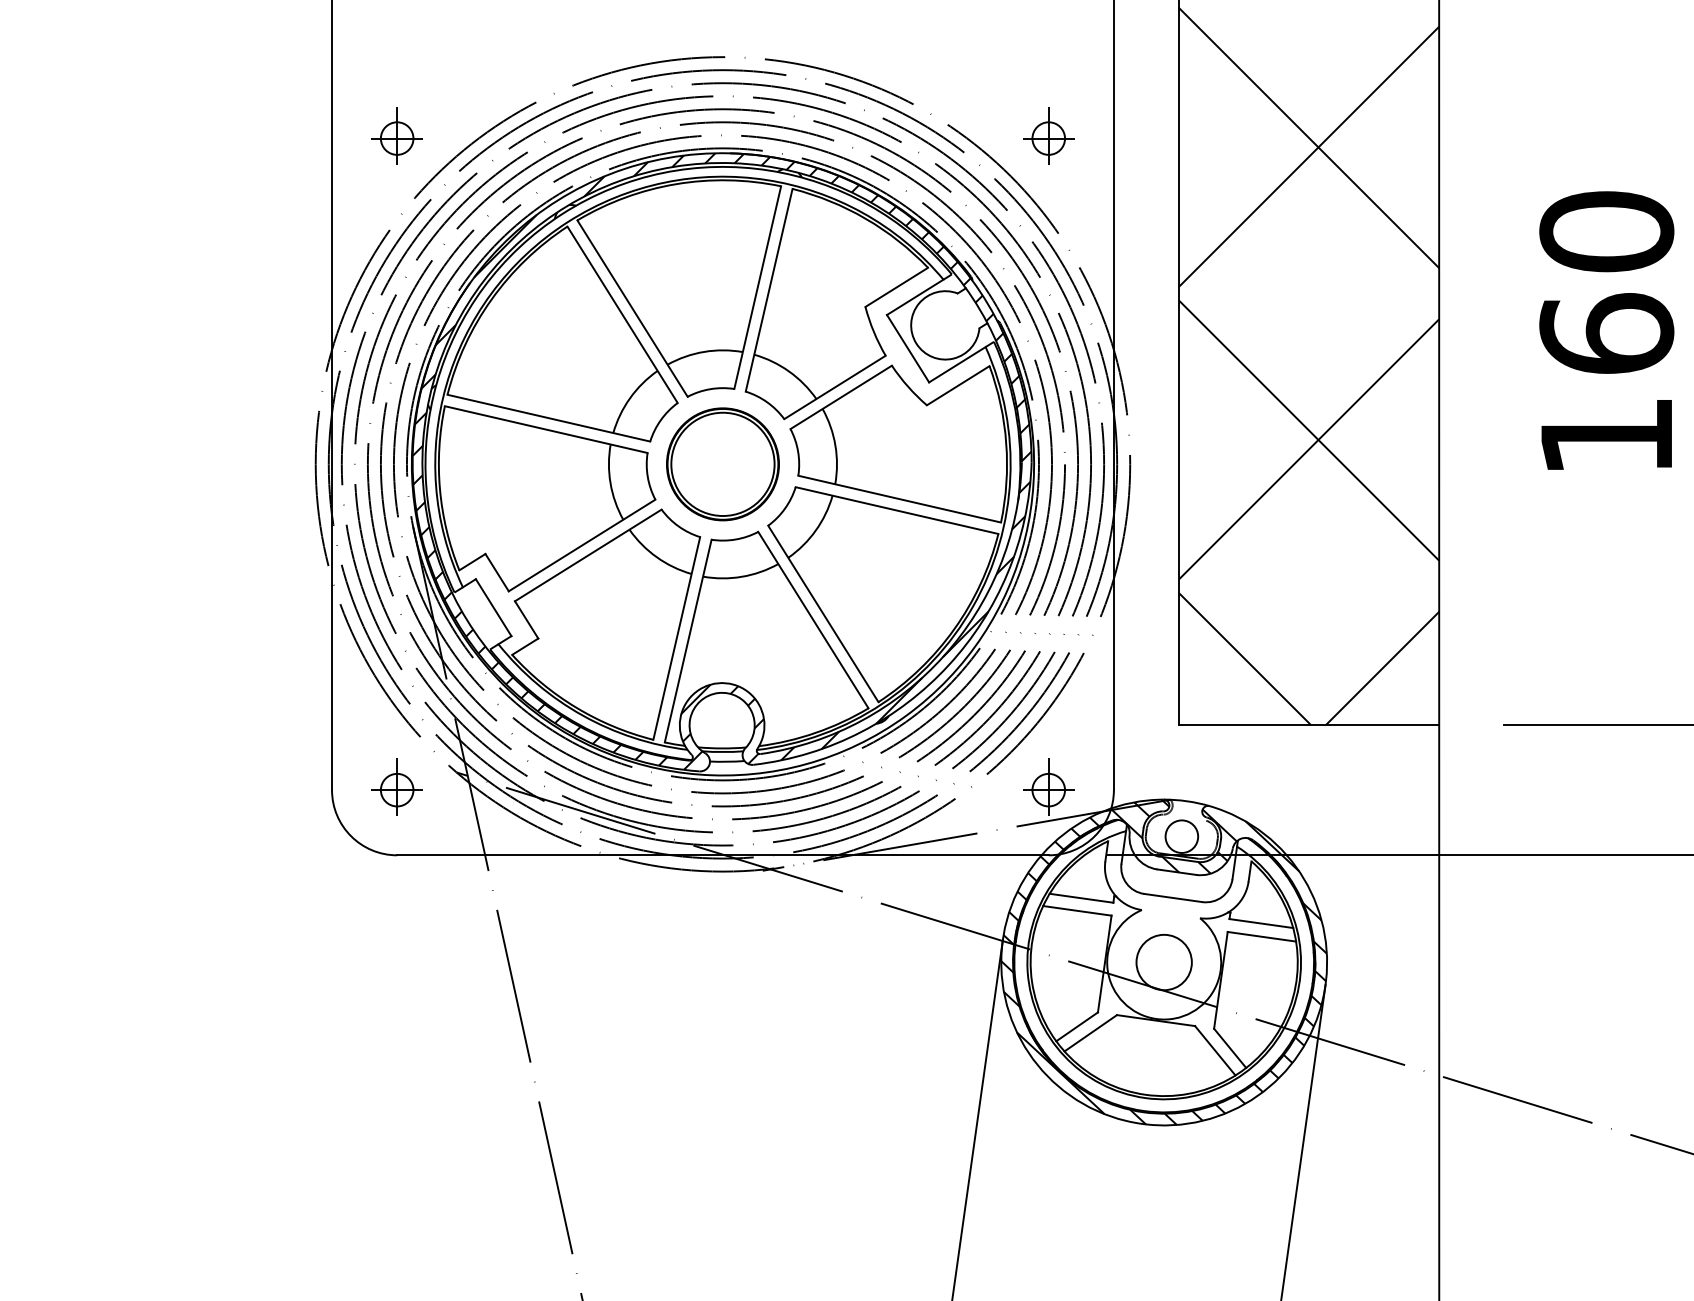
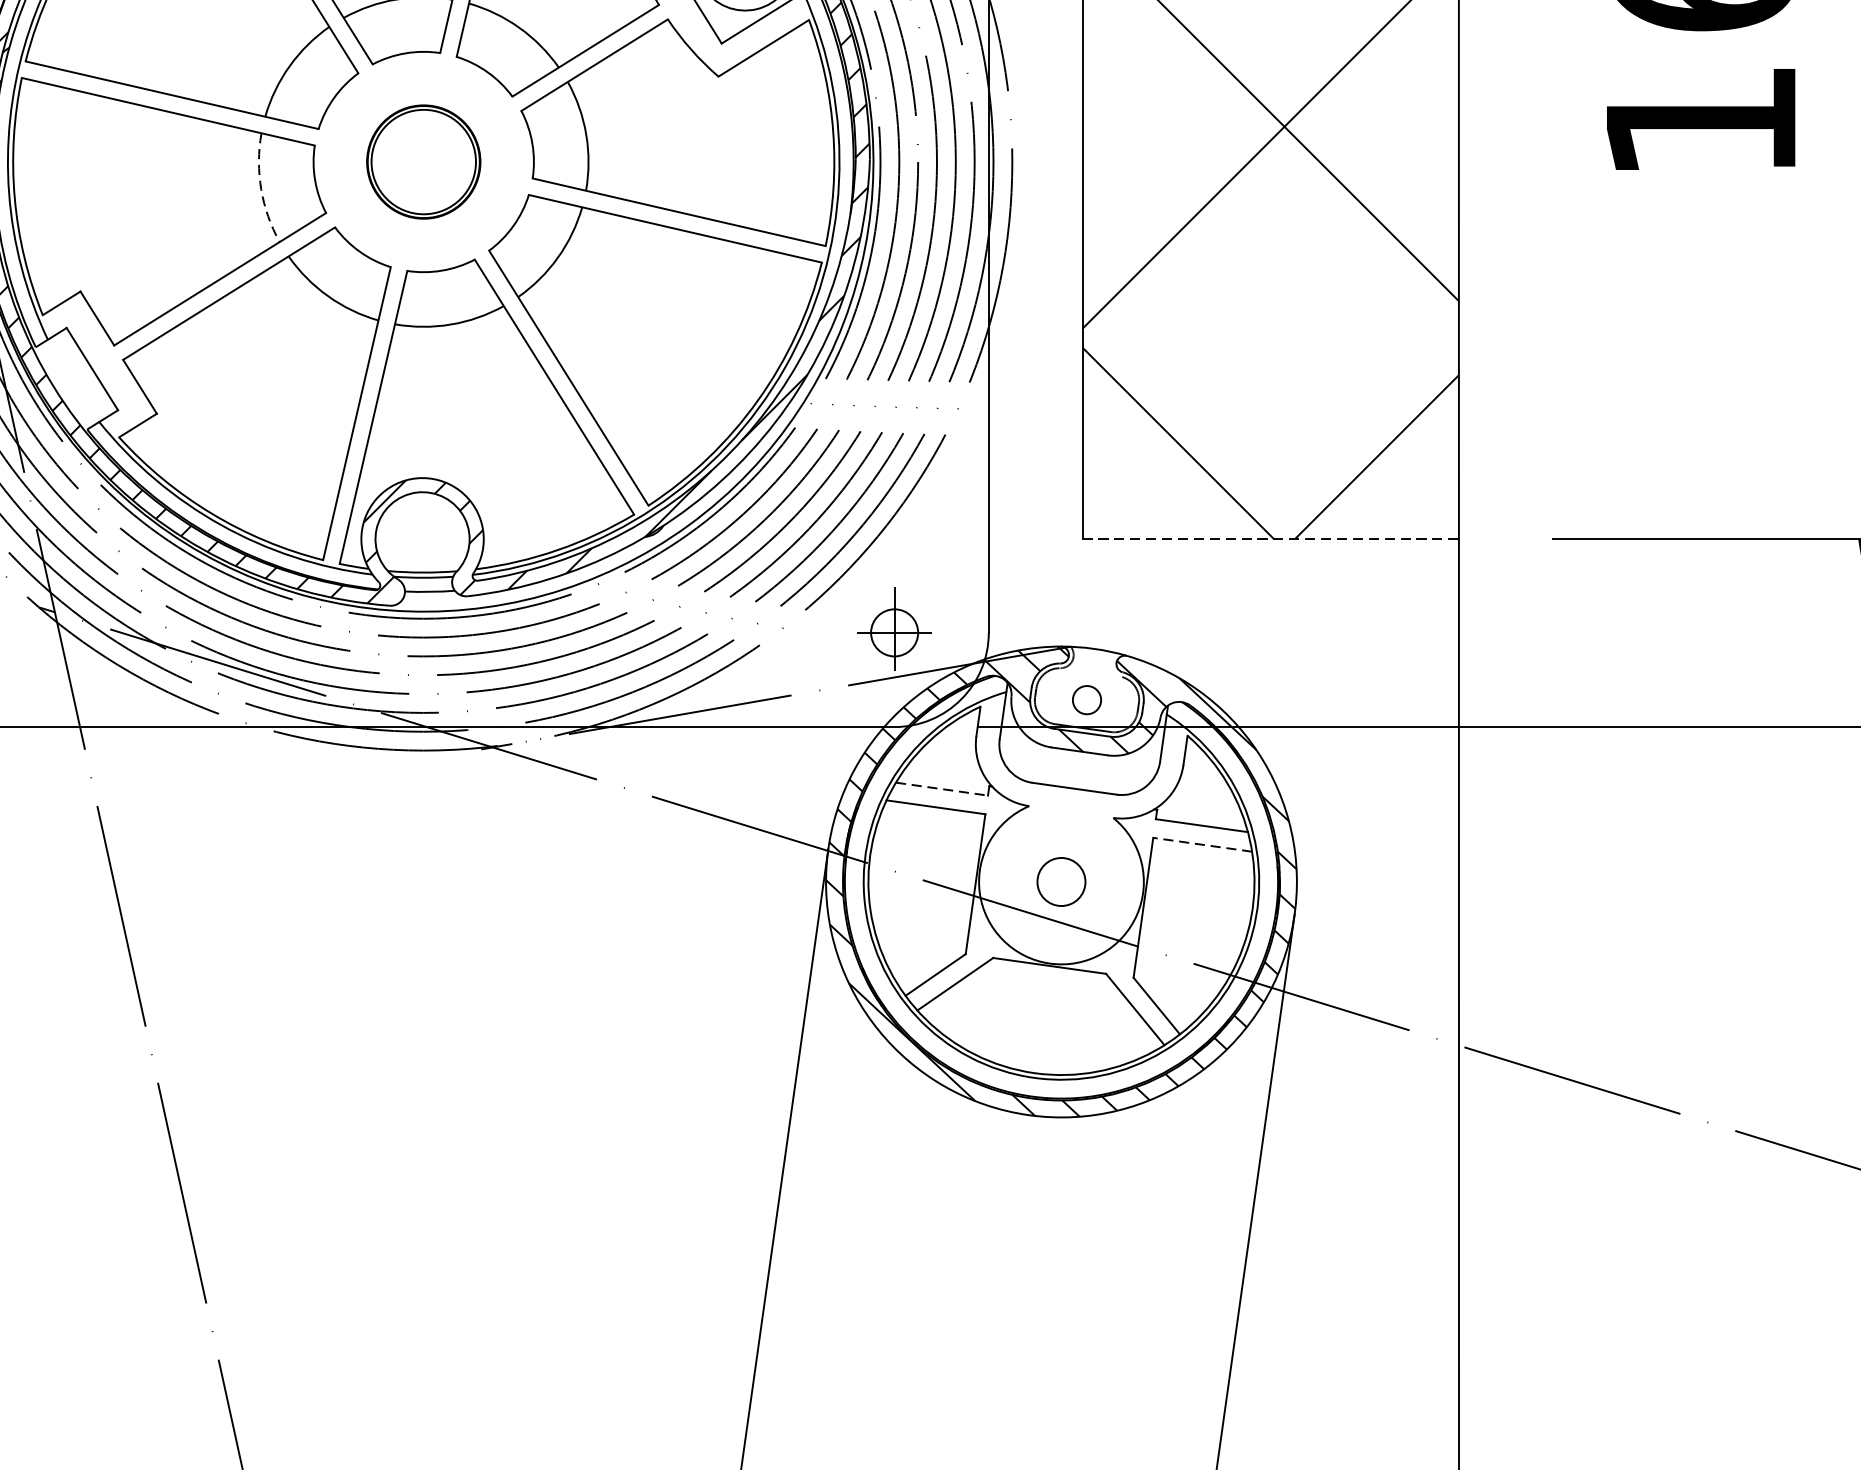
part: (722, 464) -> (423, 162), size x0.7
arc: (610, 483) -> (261, 189), solid -> dashed
line: (1309, 725) -> (1271, 539), solid -> dashed
circle: (1181, 836) -> (1086, 699), size x0.6
line: (1082, 898) -> (943, 789), solid -> dashed
line: (1261, 936) -> (1202, 844), solid -> dashed
circle: (1163, 962) -> (1060, 881), size x0.6

